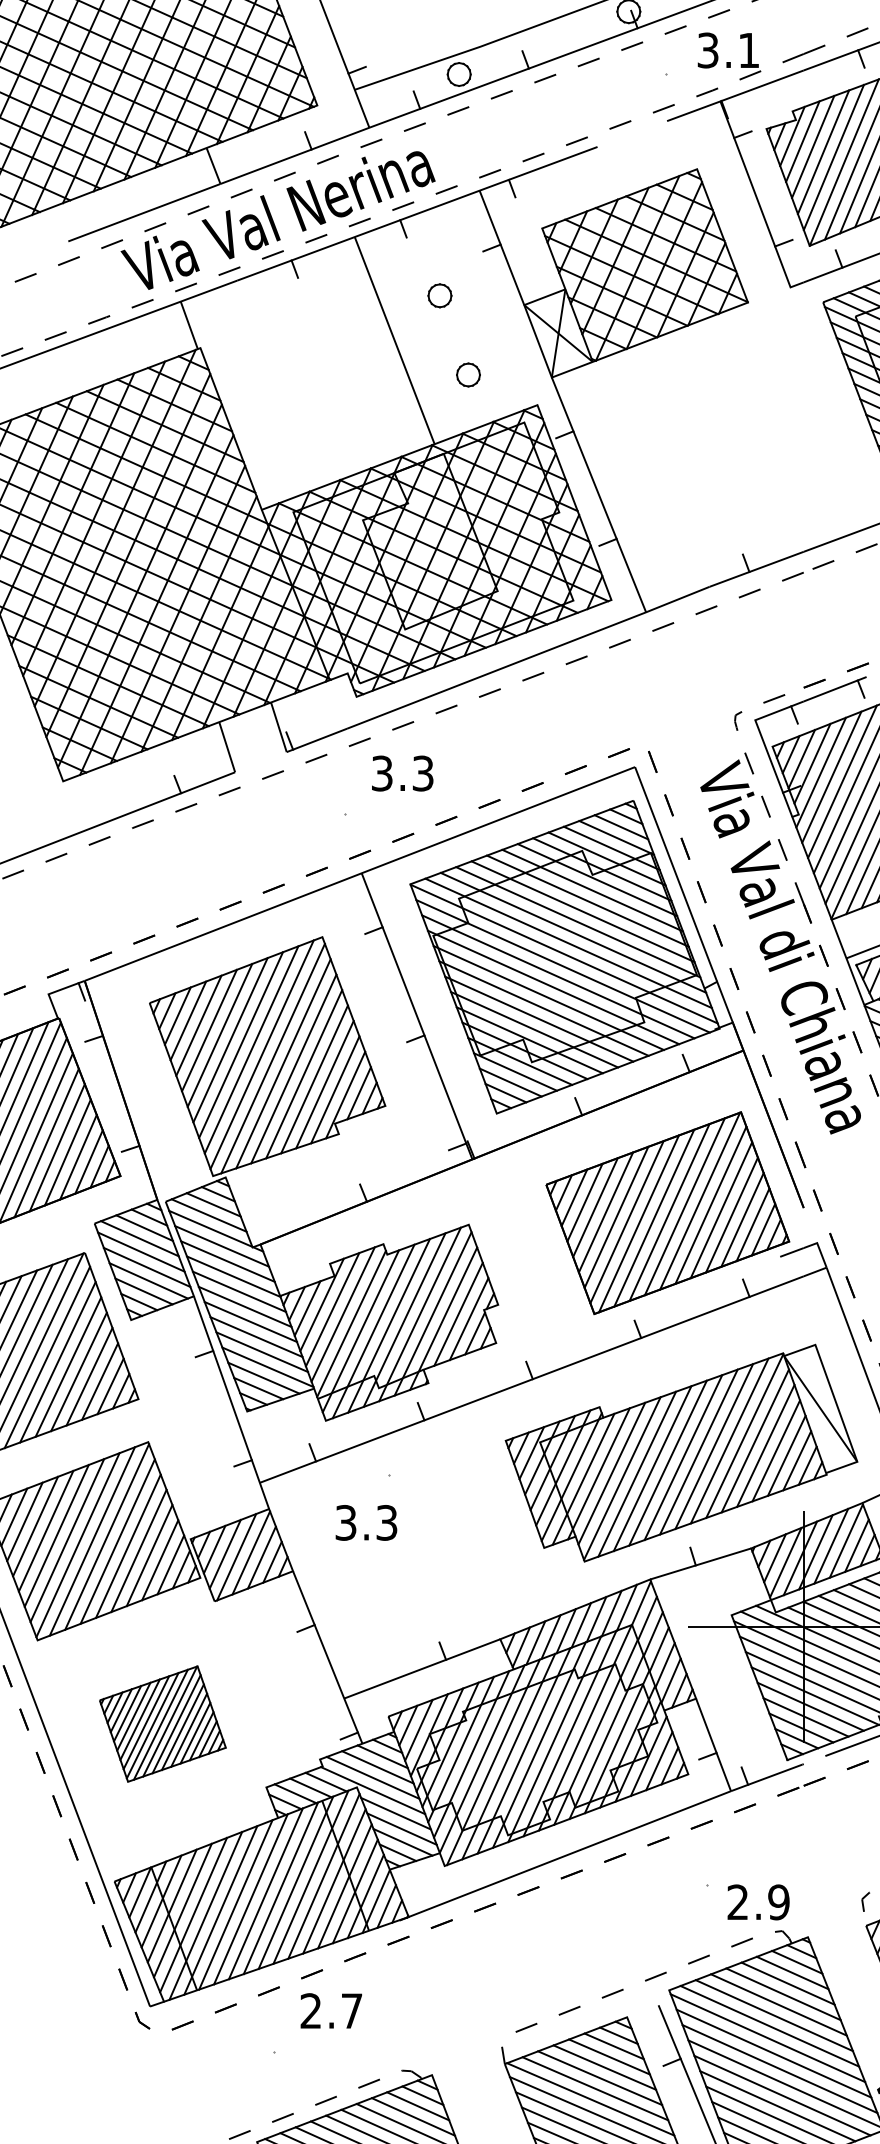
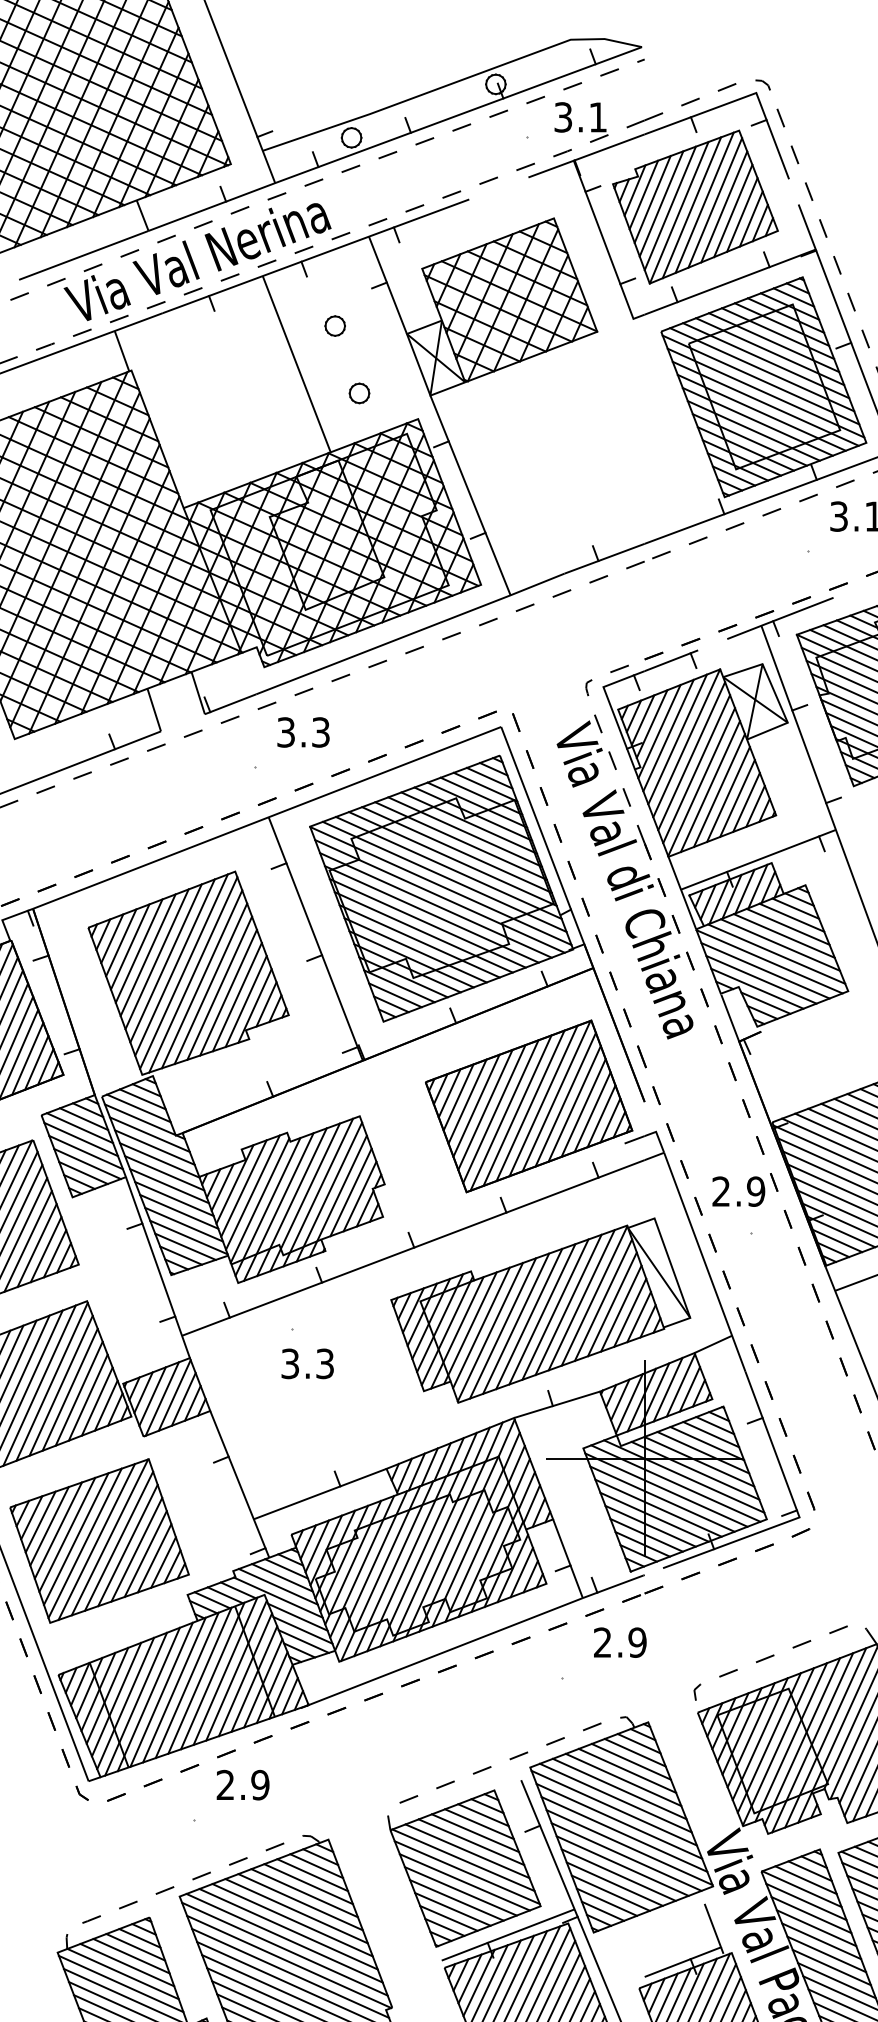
text: (366, 1522) -> (307, 1363), moved
part: (162, 1723) -> (99, 1540), size x1.67
text: (758, 1902) -> (620, 1642), moved
text: (352, 2010) -> (260, 1784), 2.7 -> 2.9

